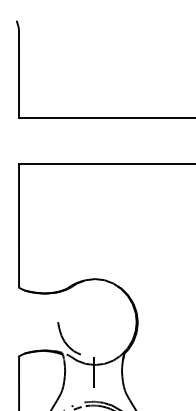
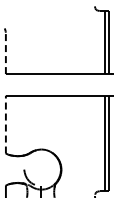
line: (18, 74) -> (5, 53), solid -> dashed
line: (18, 225) -> (5, 124), solid -> dashed

